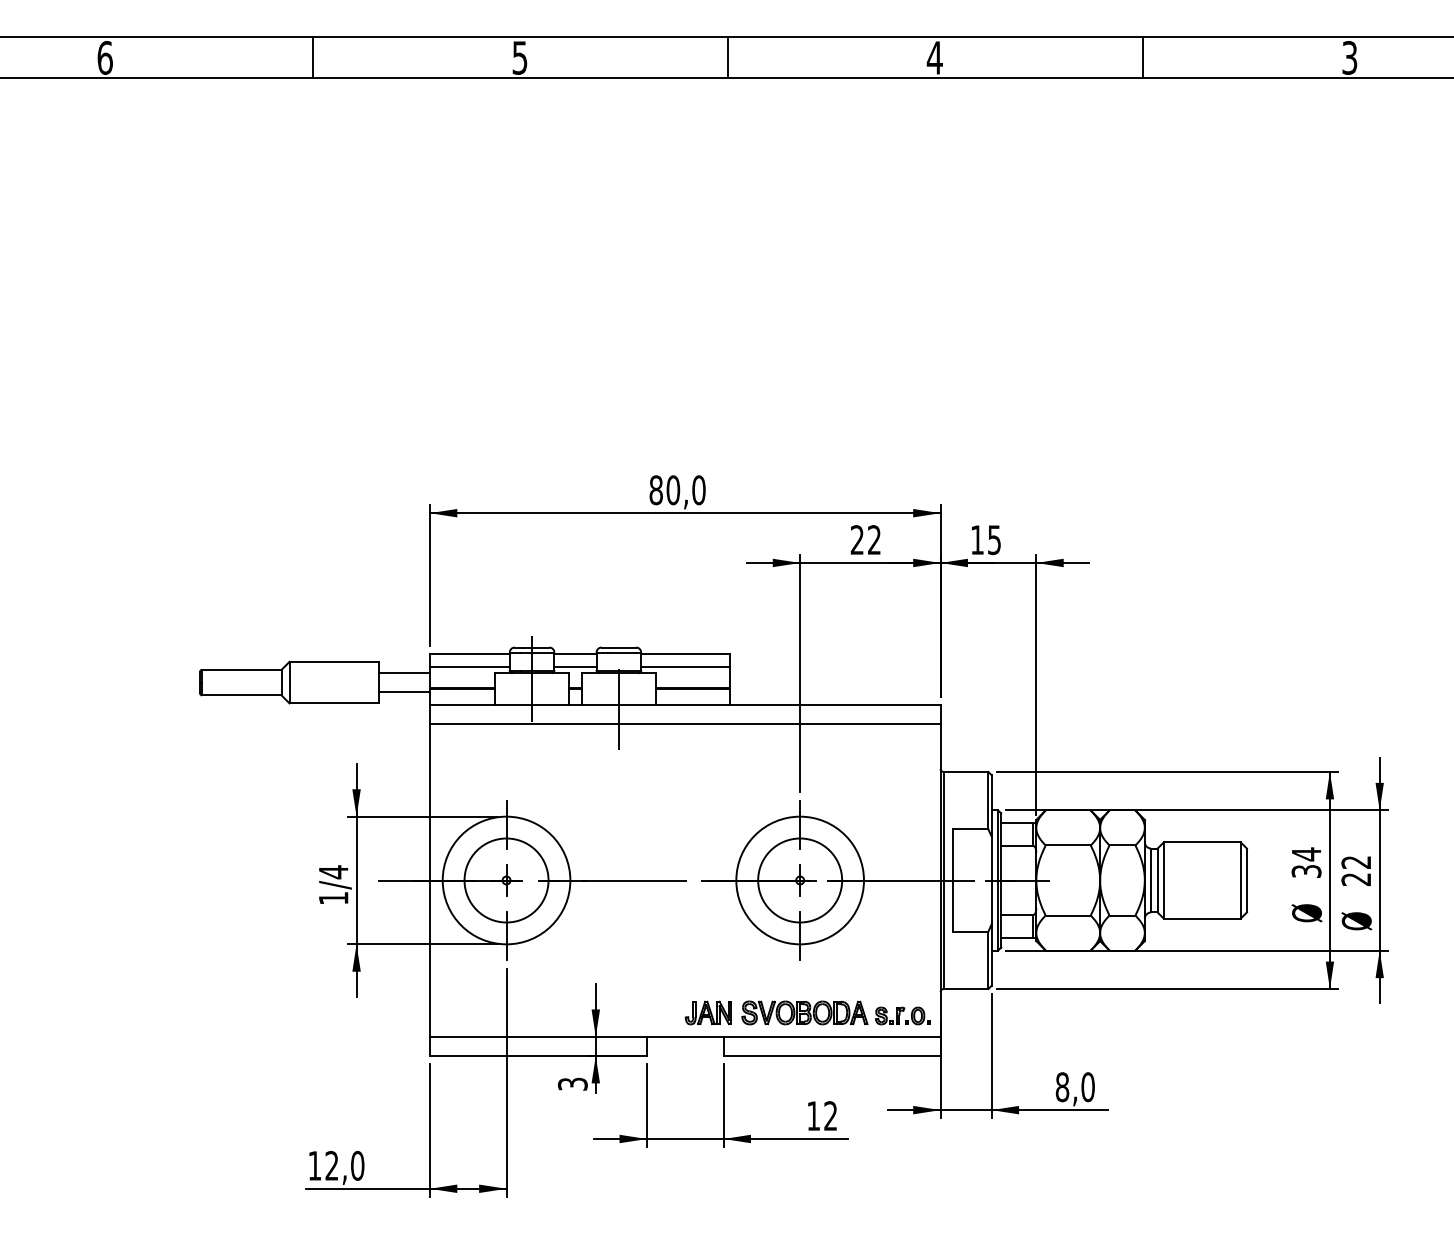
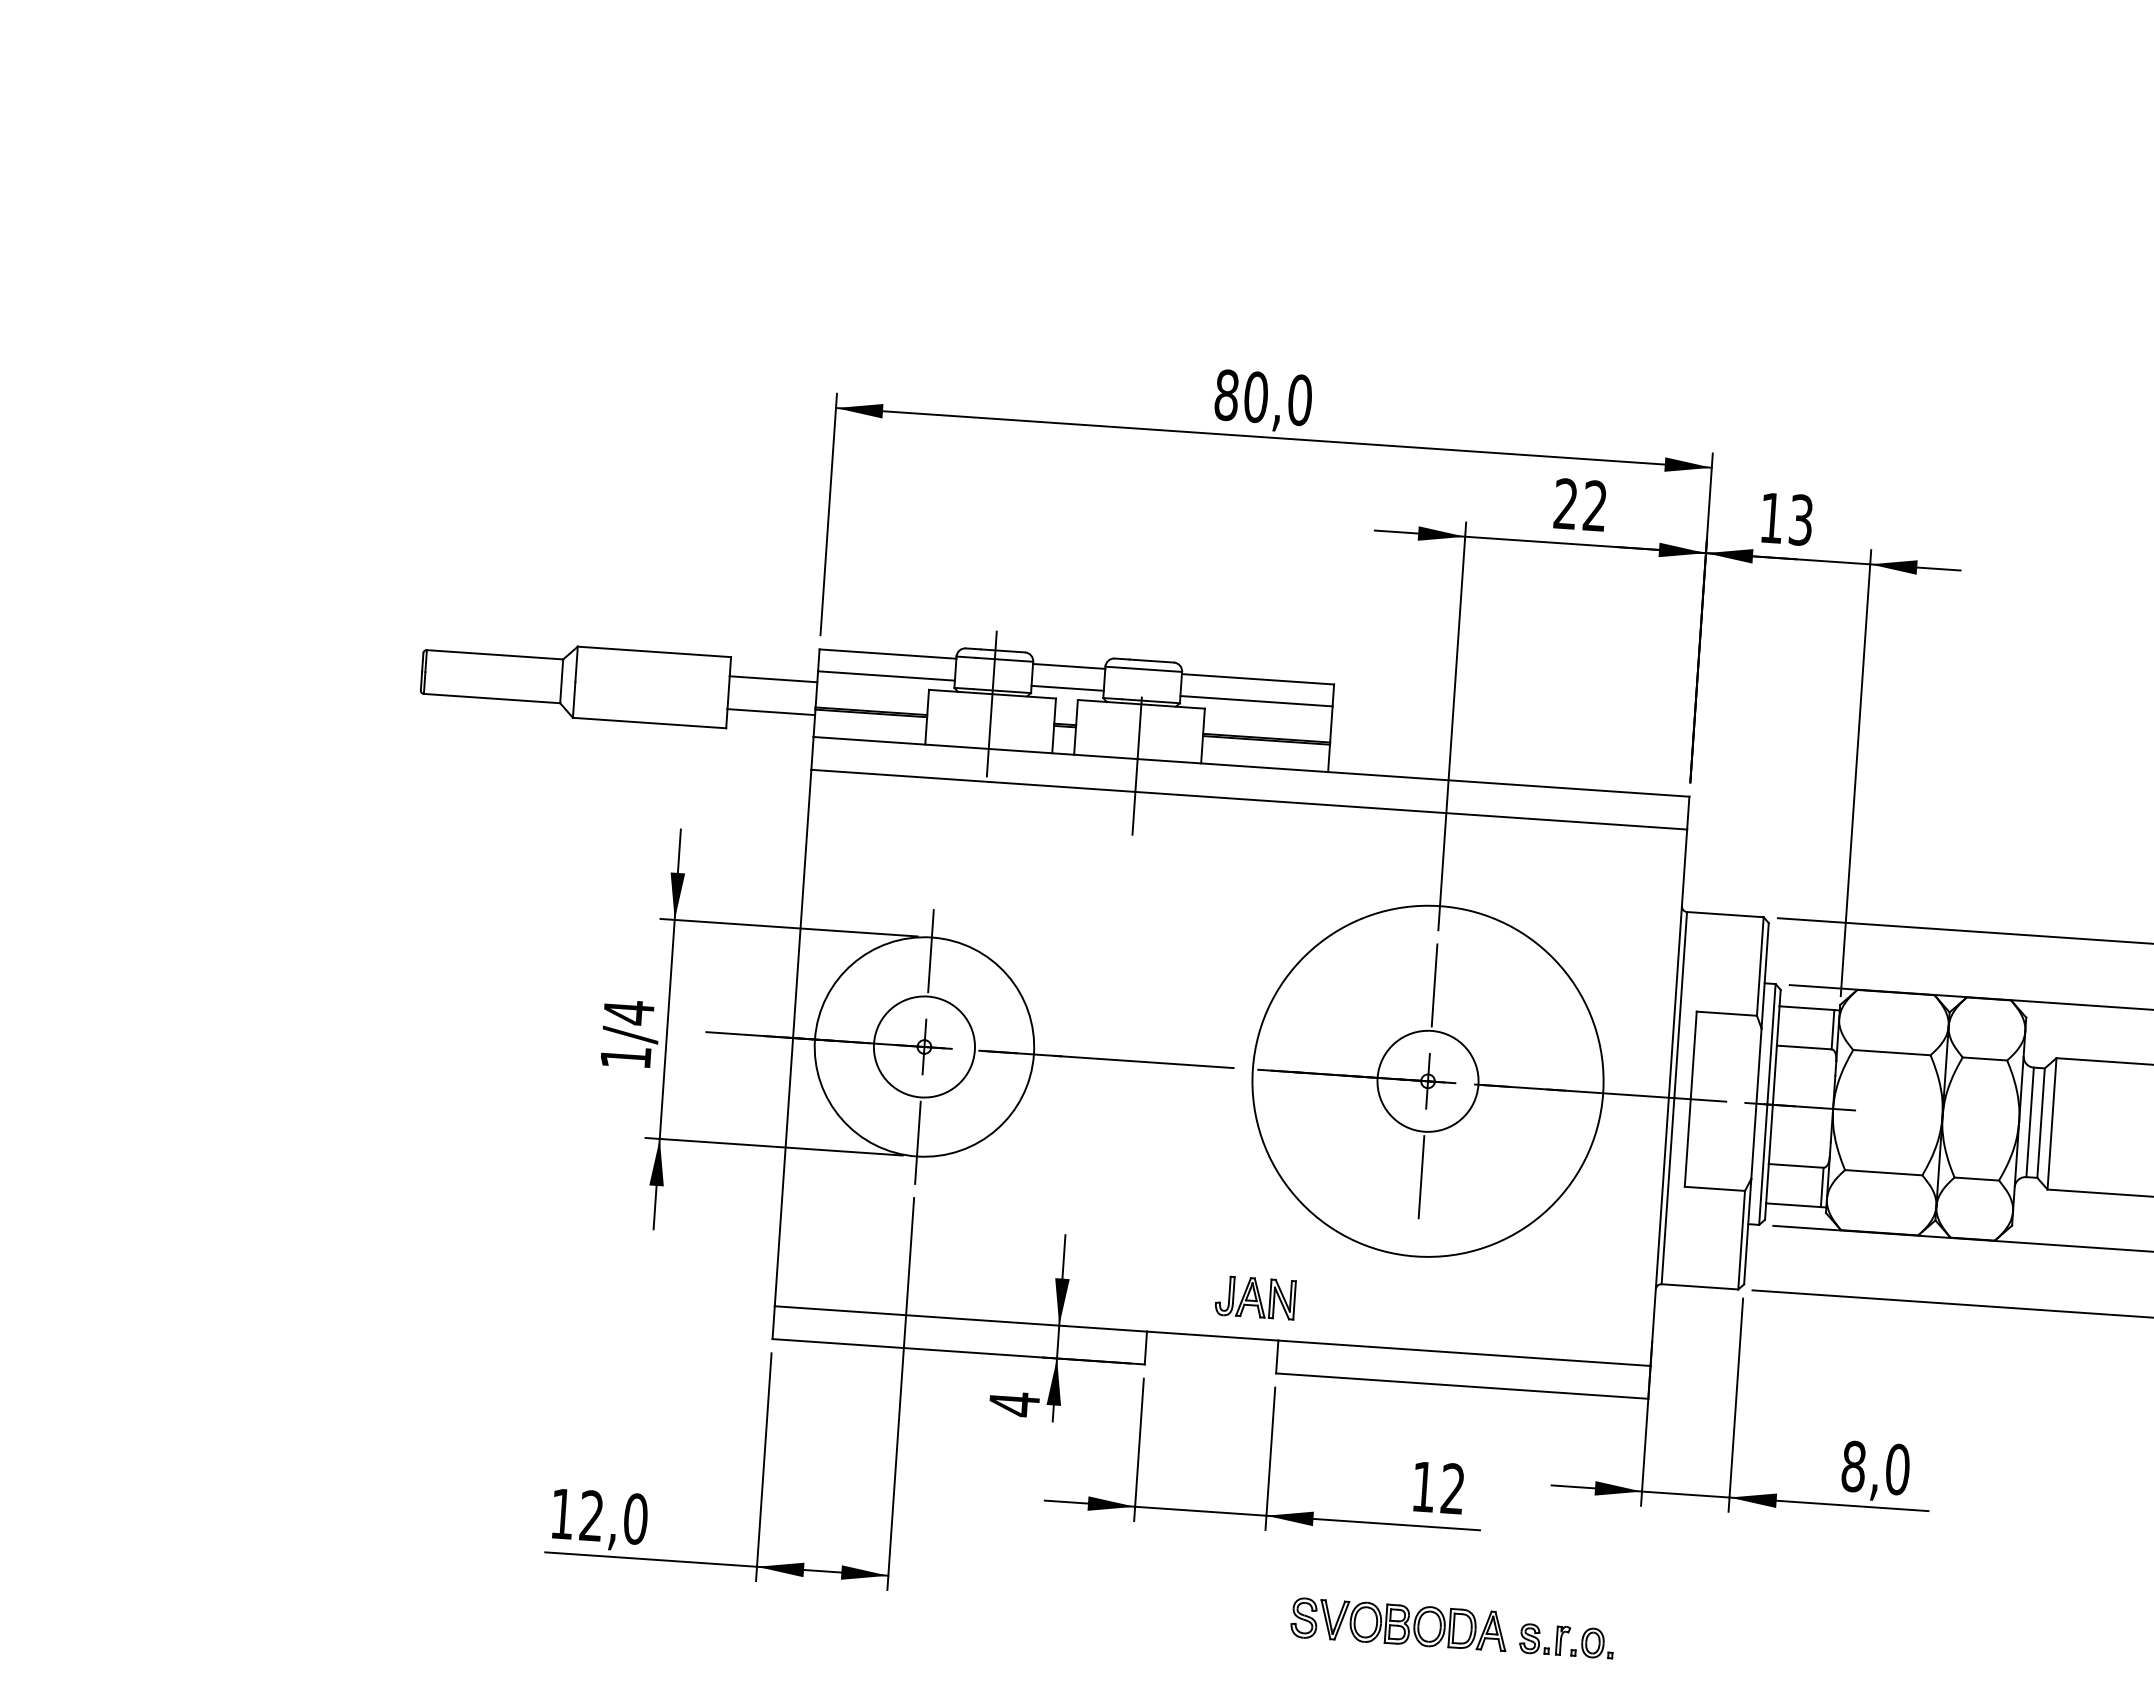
text: (994, 539) -> (1801, 519), 15 -> 13
circle: (506, 880) -> (924, 1046), size x0.7
circle: (799, 880) -> (1426, 1081), size x1.6
circle: (800, 880) -> (1428, 1081), size x0.7
part: (835, 1012) -> (1451, 1627), moved
text: (572, 1084) -> (1013, 1404), 3 -> 4

